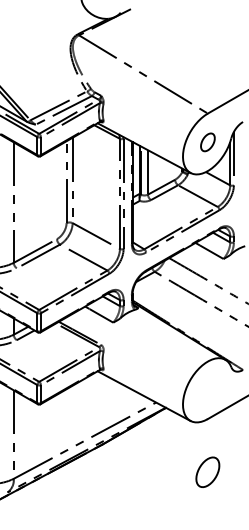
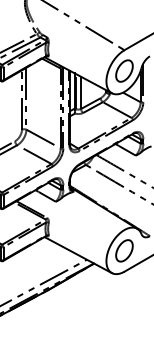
part: (207, 142) -> (124, 71), size x1.67
part: (207, 471) -> (124, 250), moved

